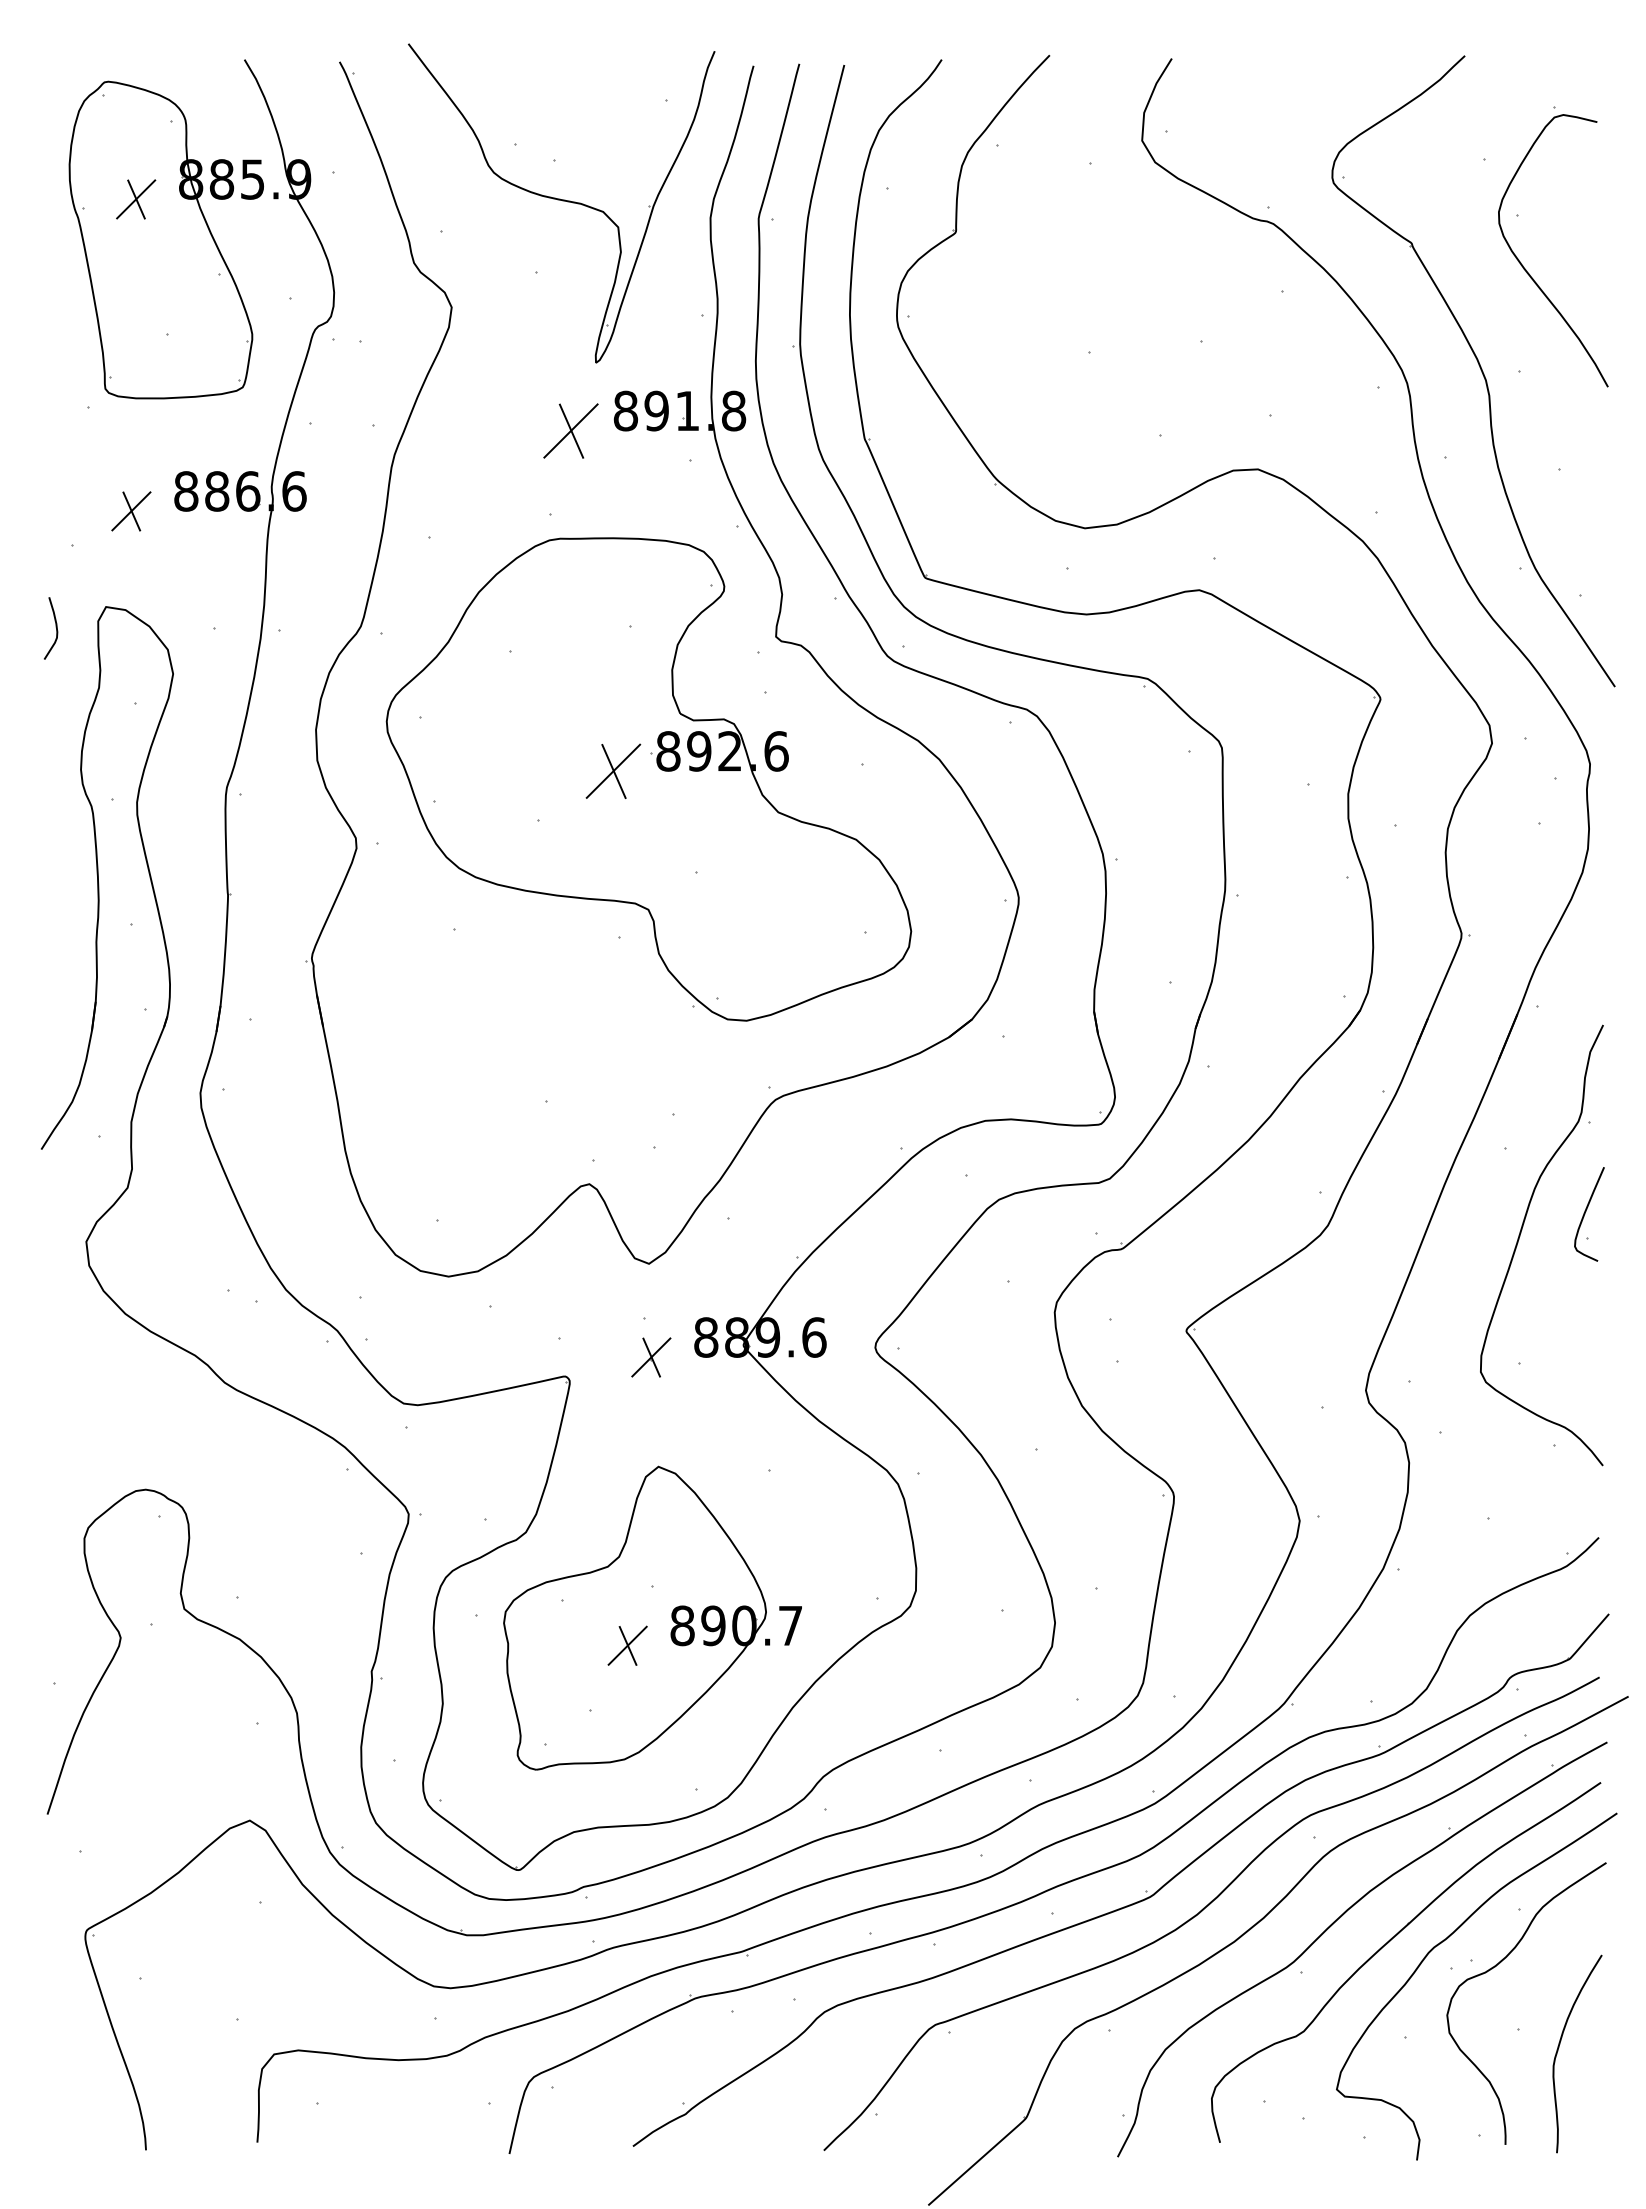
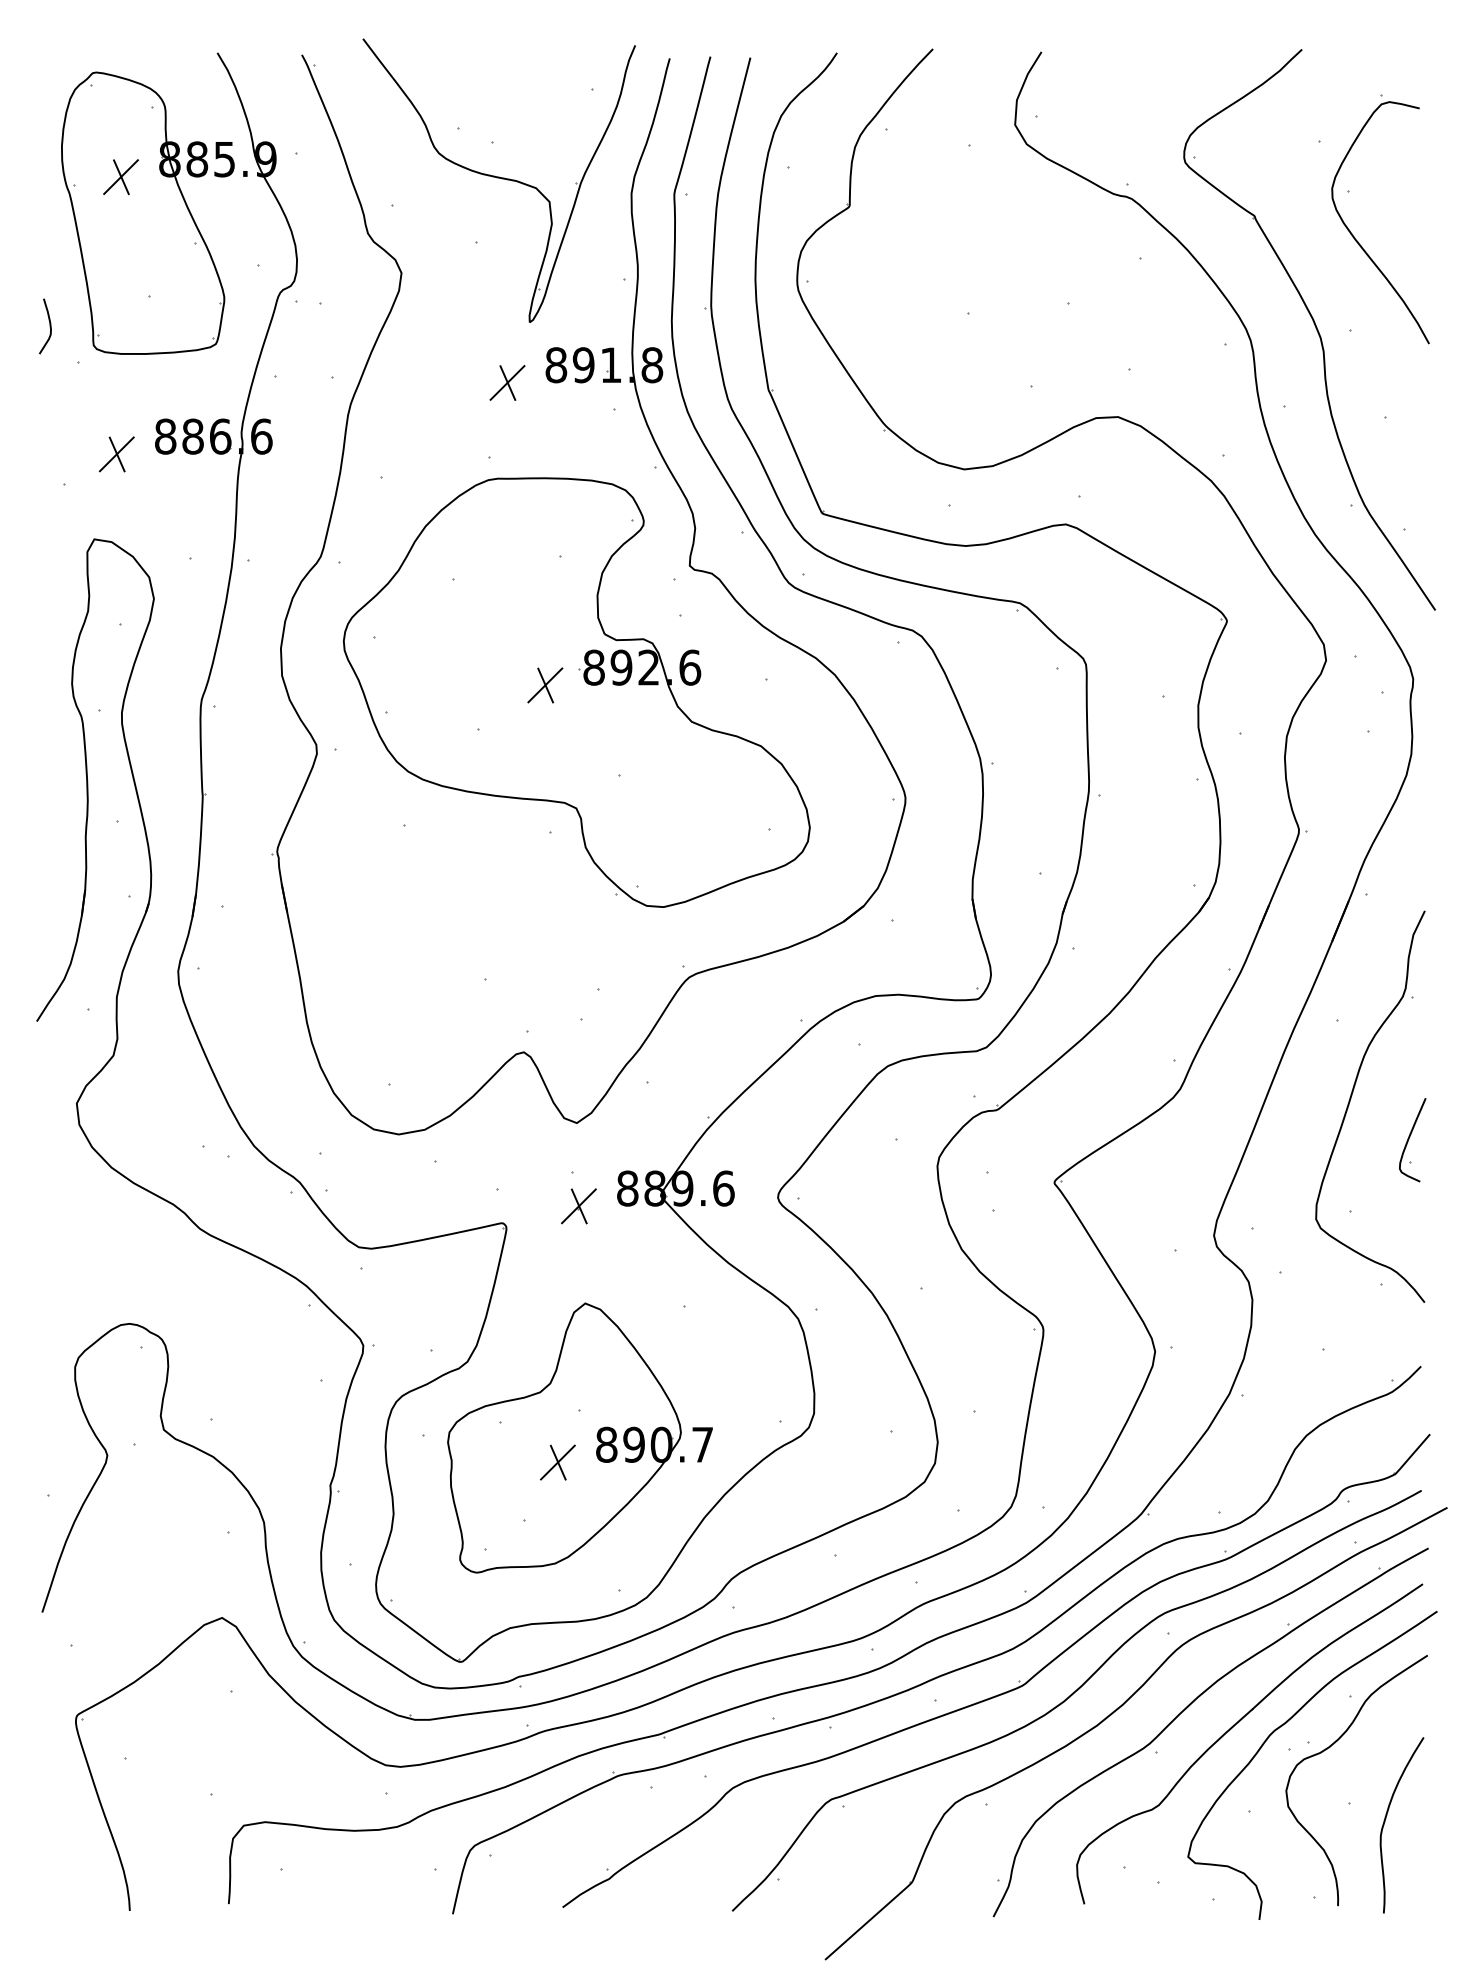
part: (570, 430) -> (507, 382), size x0.71
curve: (55, 628) -> (49, 326), moved
part: (613, 771) -> (545, 685), size x0.71
part: (1589, 1214) -> (1412, 1140), moved

